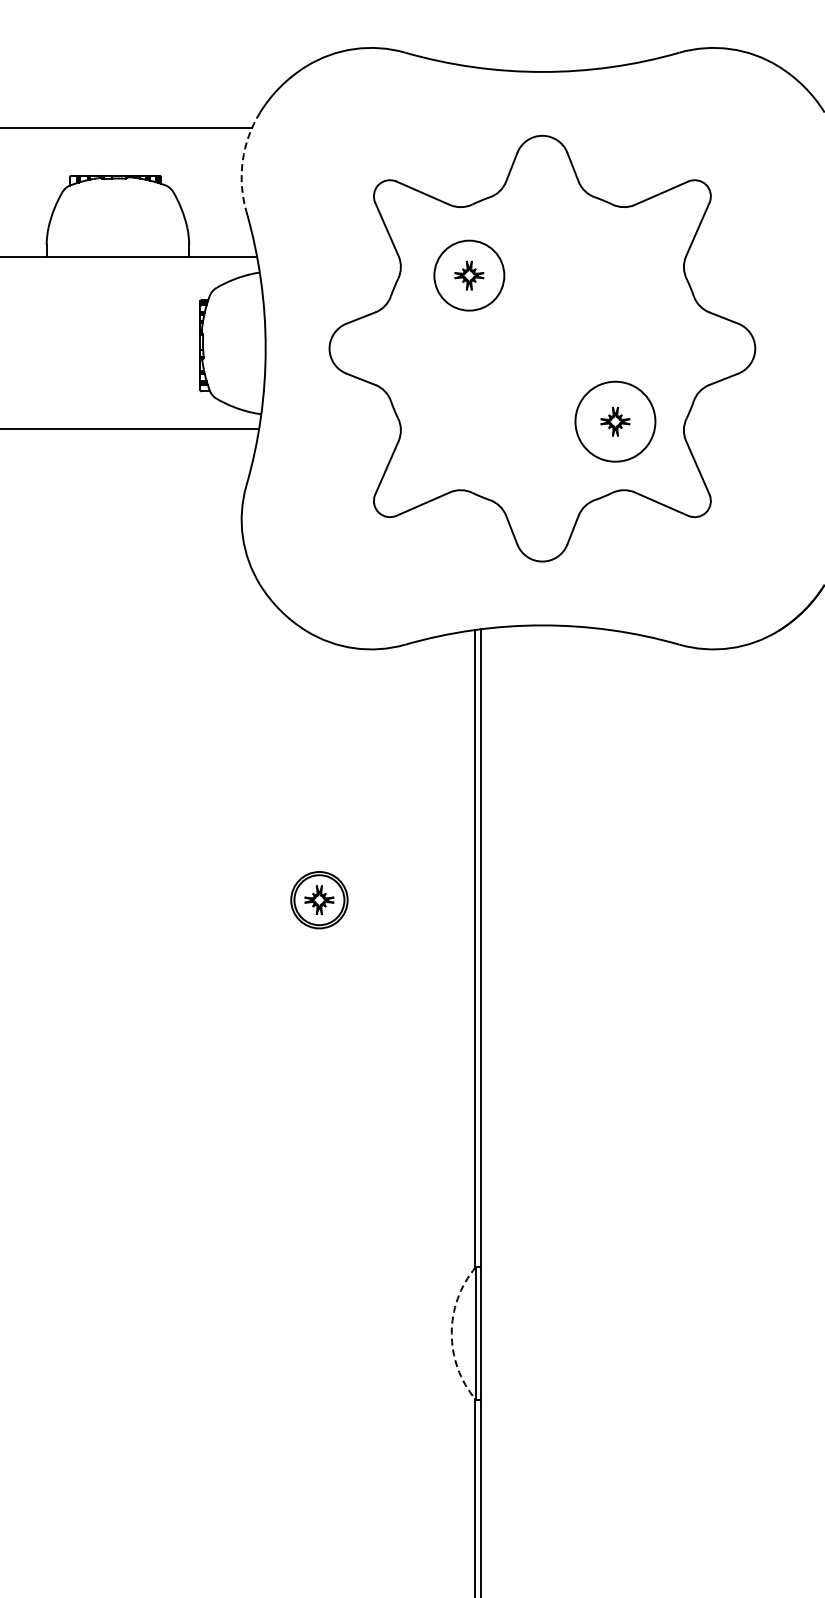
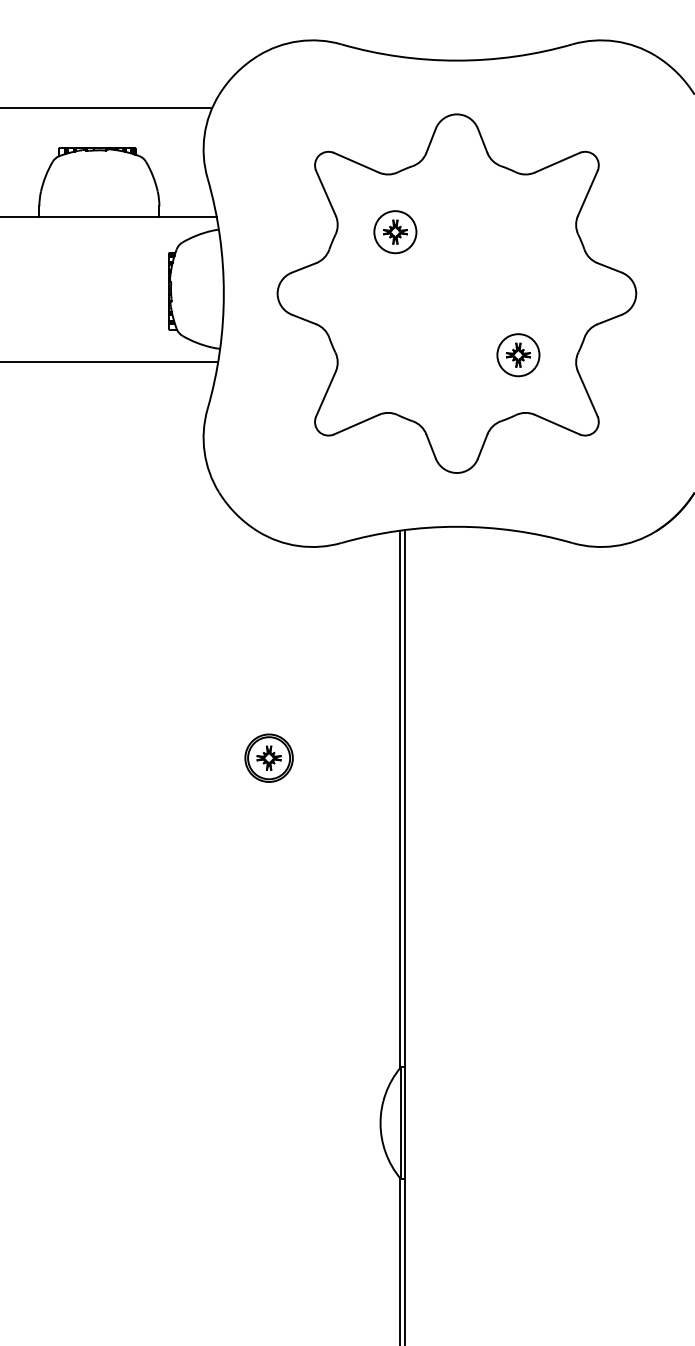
arc: (242, 160) -> (204, 135), dashed -> solid
circle: (469, 275) -> (395, 232), size x0.71
circle: (615, 421) -> (518, 355), size x0.62
arc: (451, 1333) -> (380, 1123), dashed -> solid

